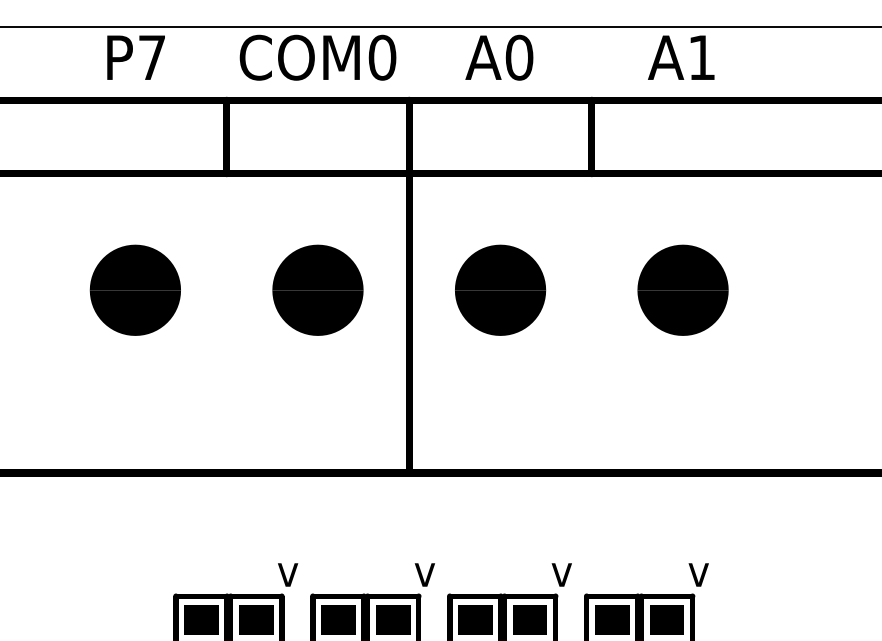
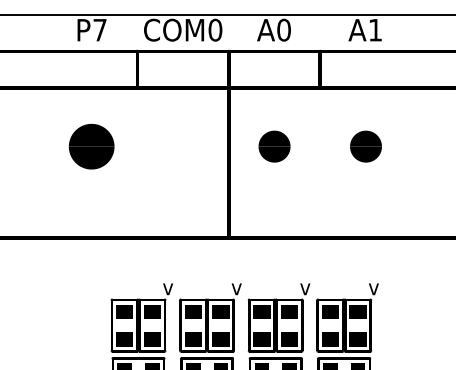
part: (316, 289) -> (182, 146), removed
part: (500, 289) -> (274, 146), size x0.7
part: (682, 289) -> (365, 146), size x0.7

